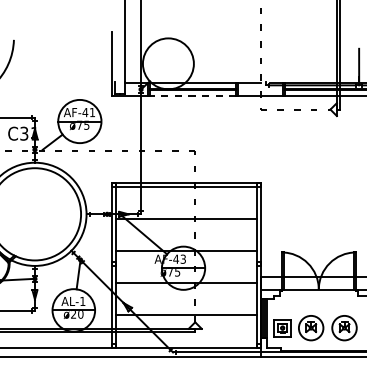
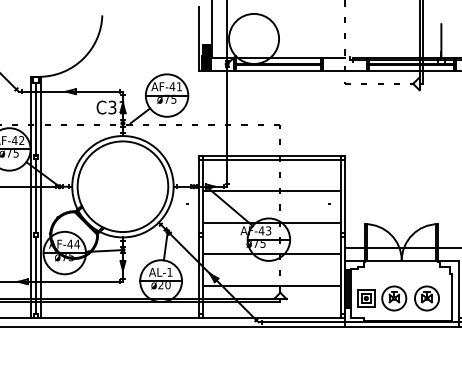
fill: (120, 80) -> (206, 55), added
line: (192, 95) -> (277, 70), dashed -> solid

